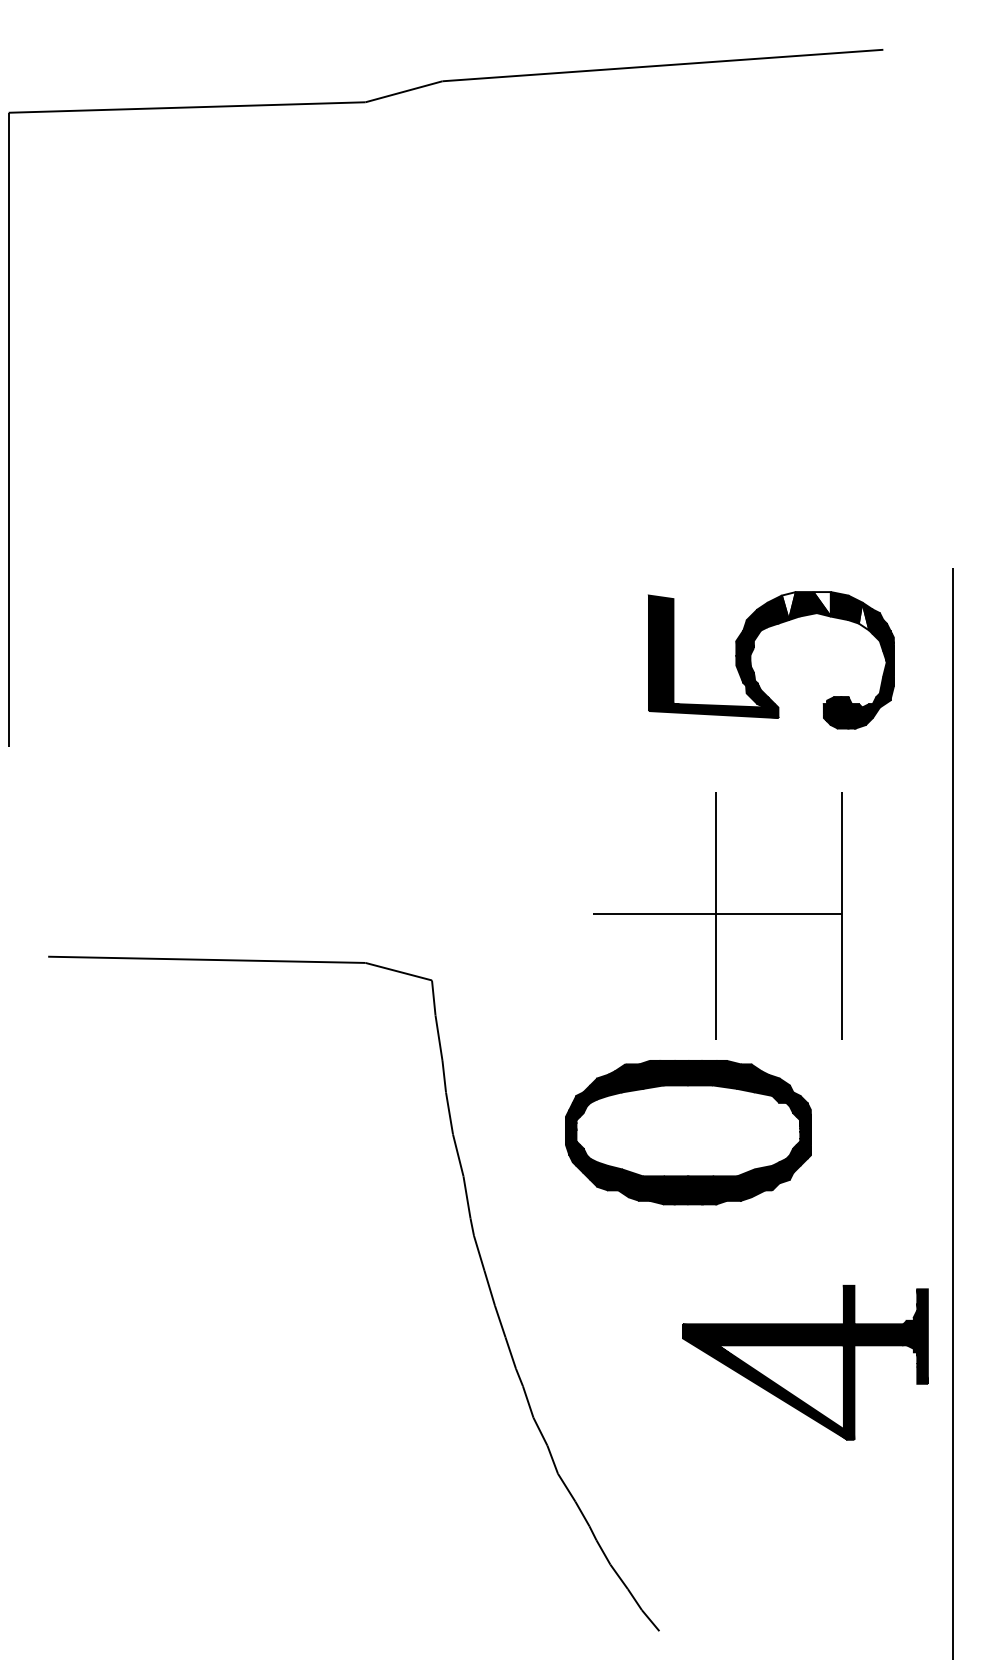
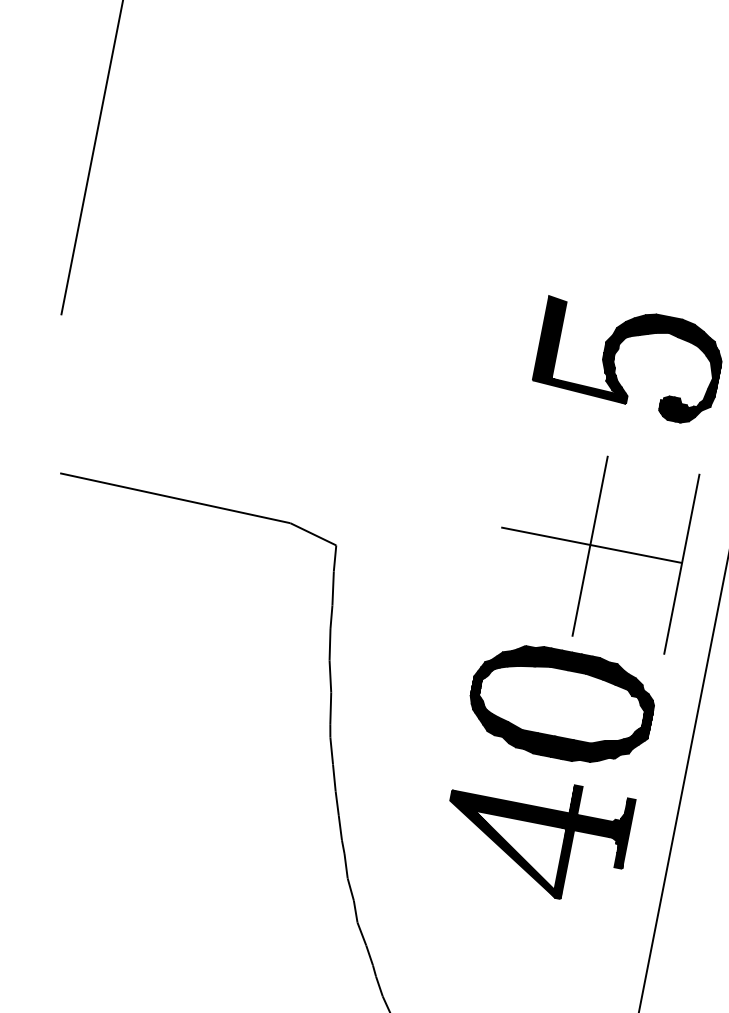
fill: (821, 604) -> (673, 327), added
fill: (788, 606) -> (649, 324), added
fill: (863, 616) -> (702, 342), added
part: (717, 915) -> (591, 546), moved
part: (688, 1132) -> (561, 704), moved
part: (805, 1362) -> (536, 835), moved

